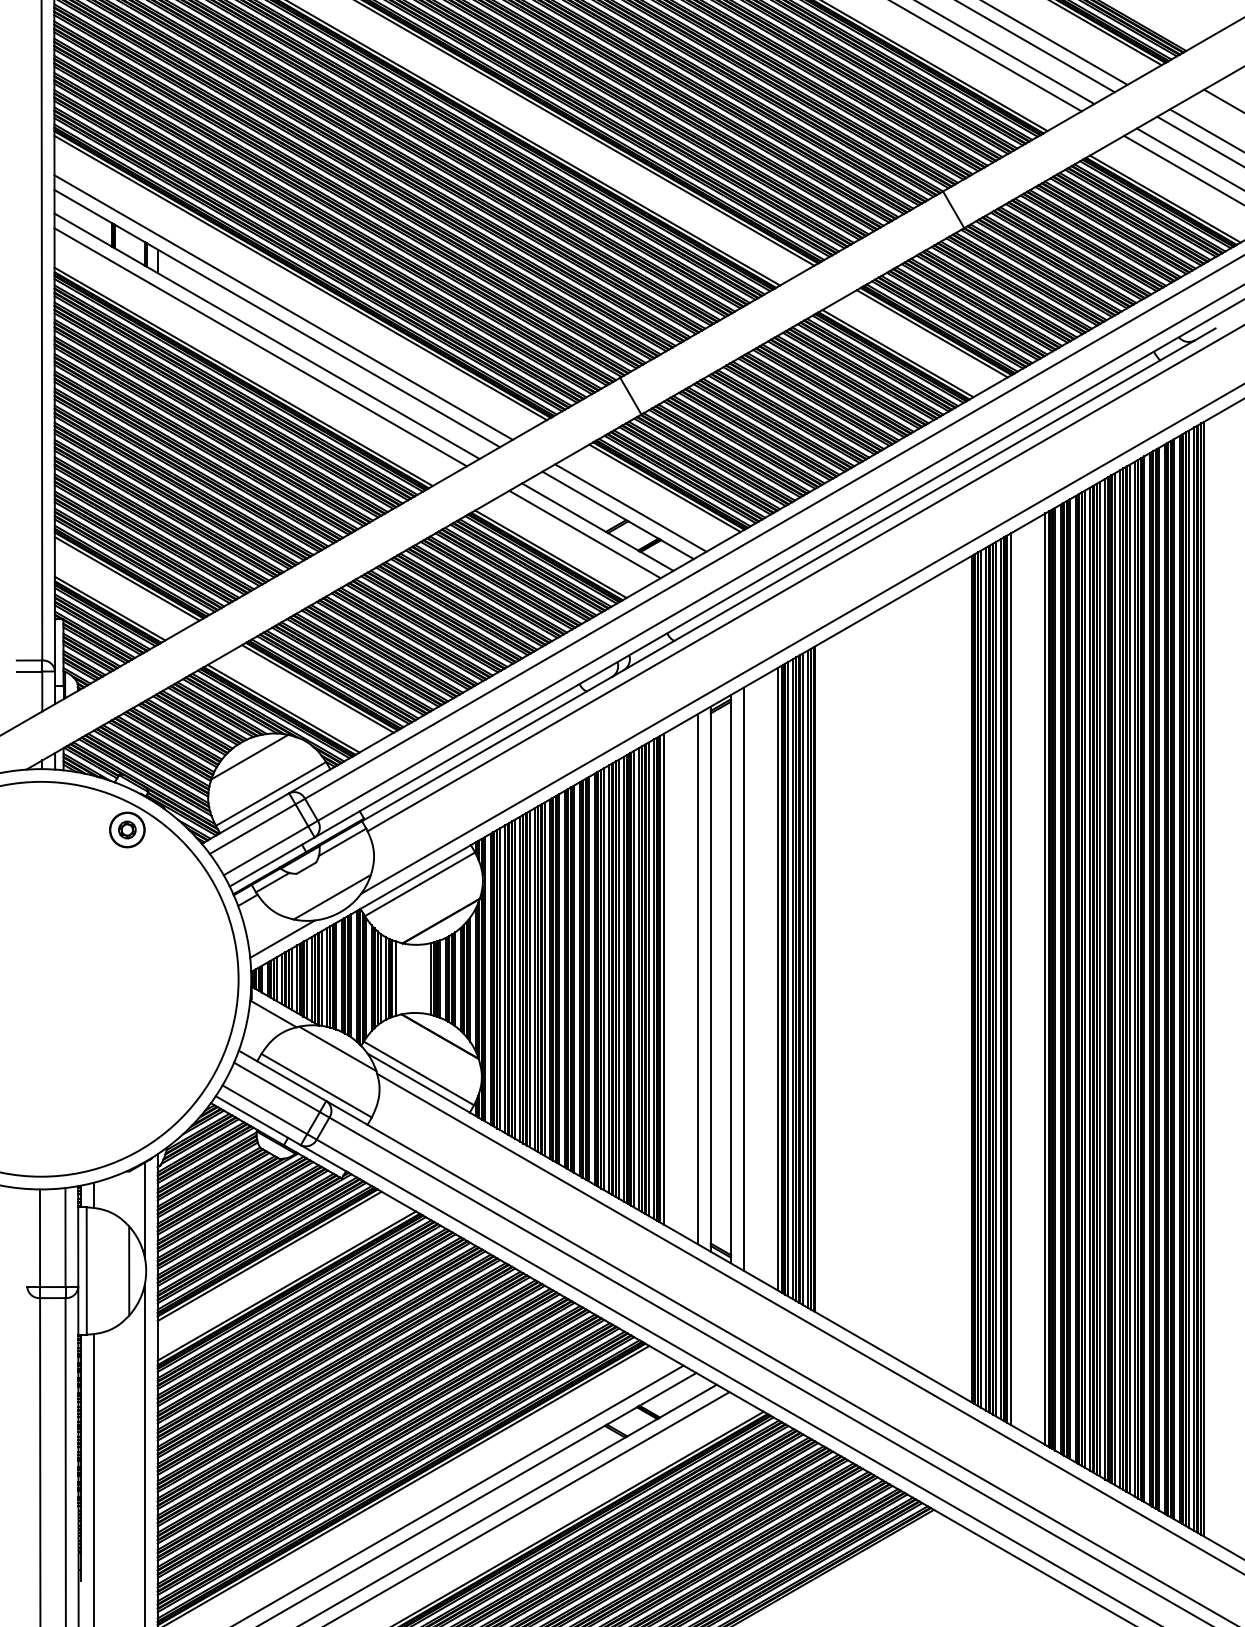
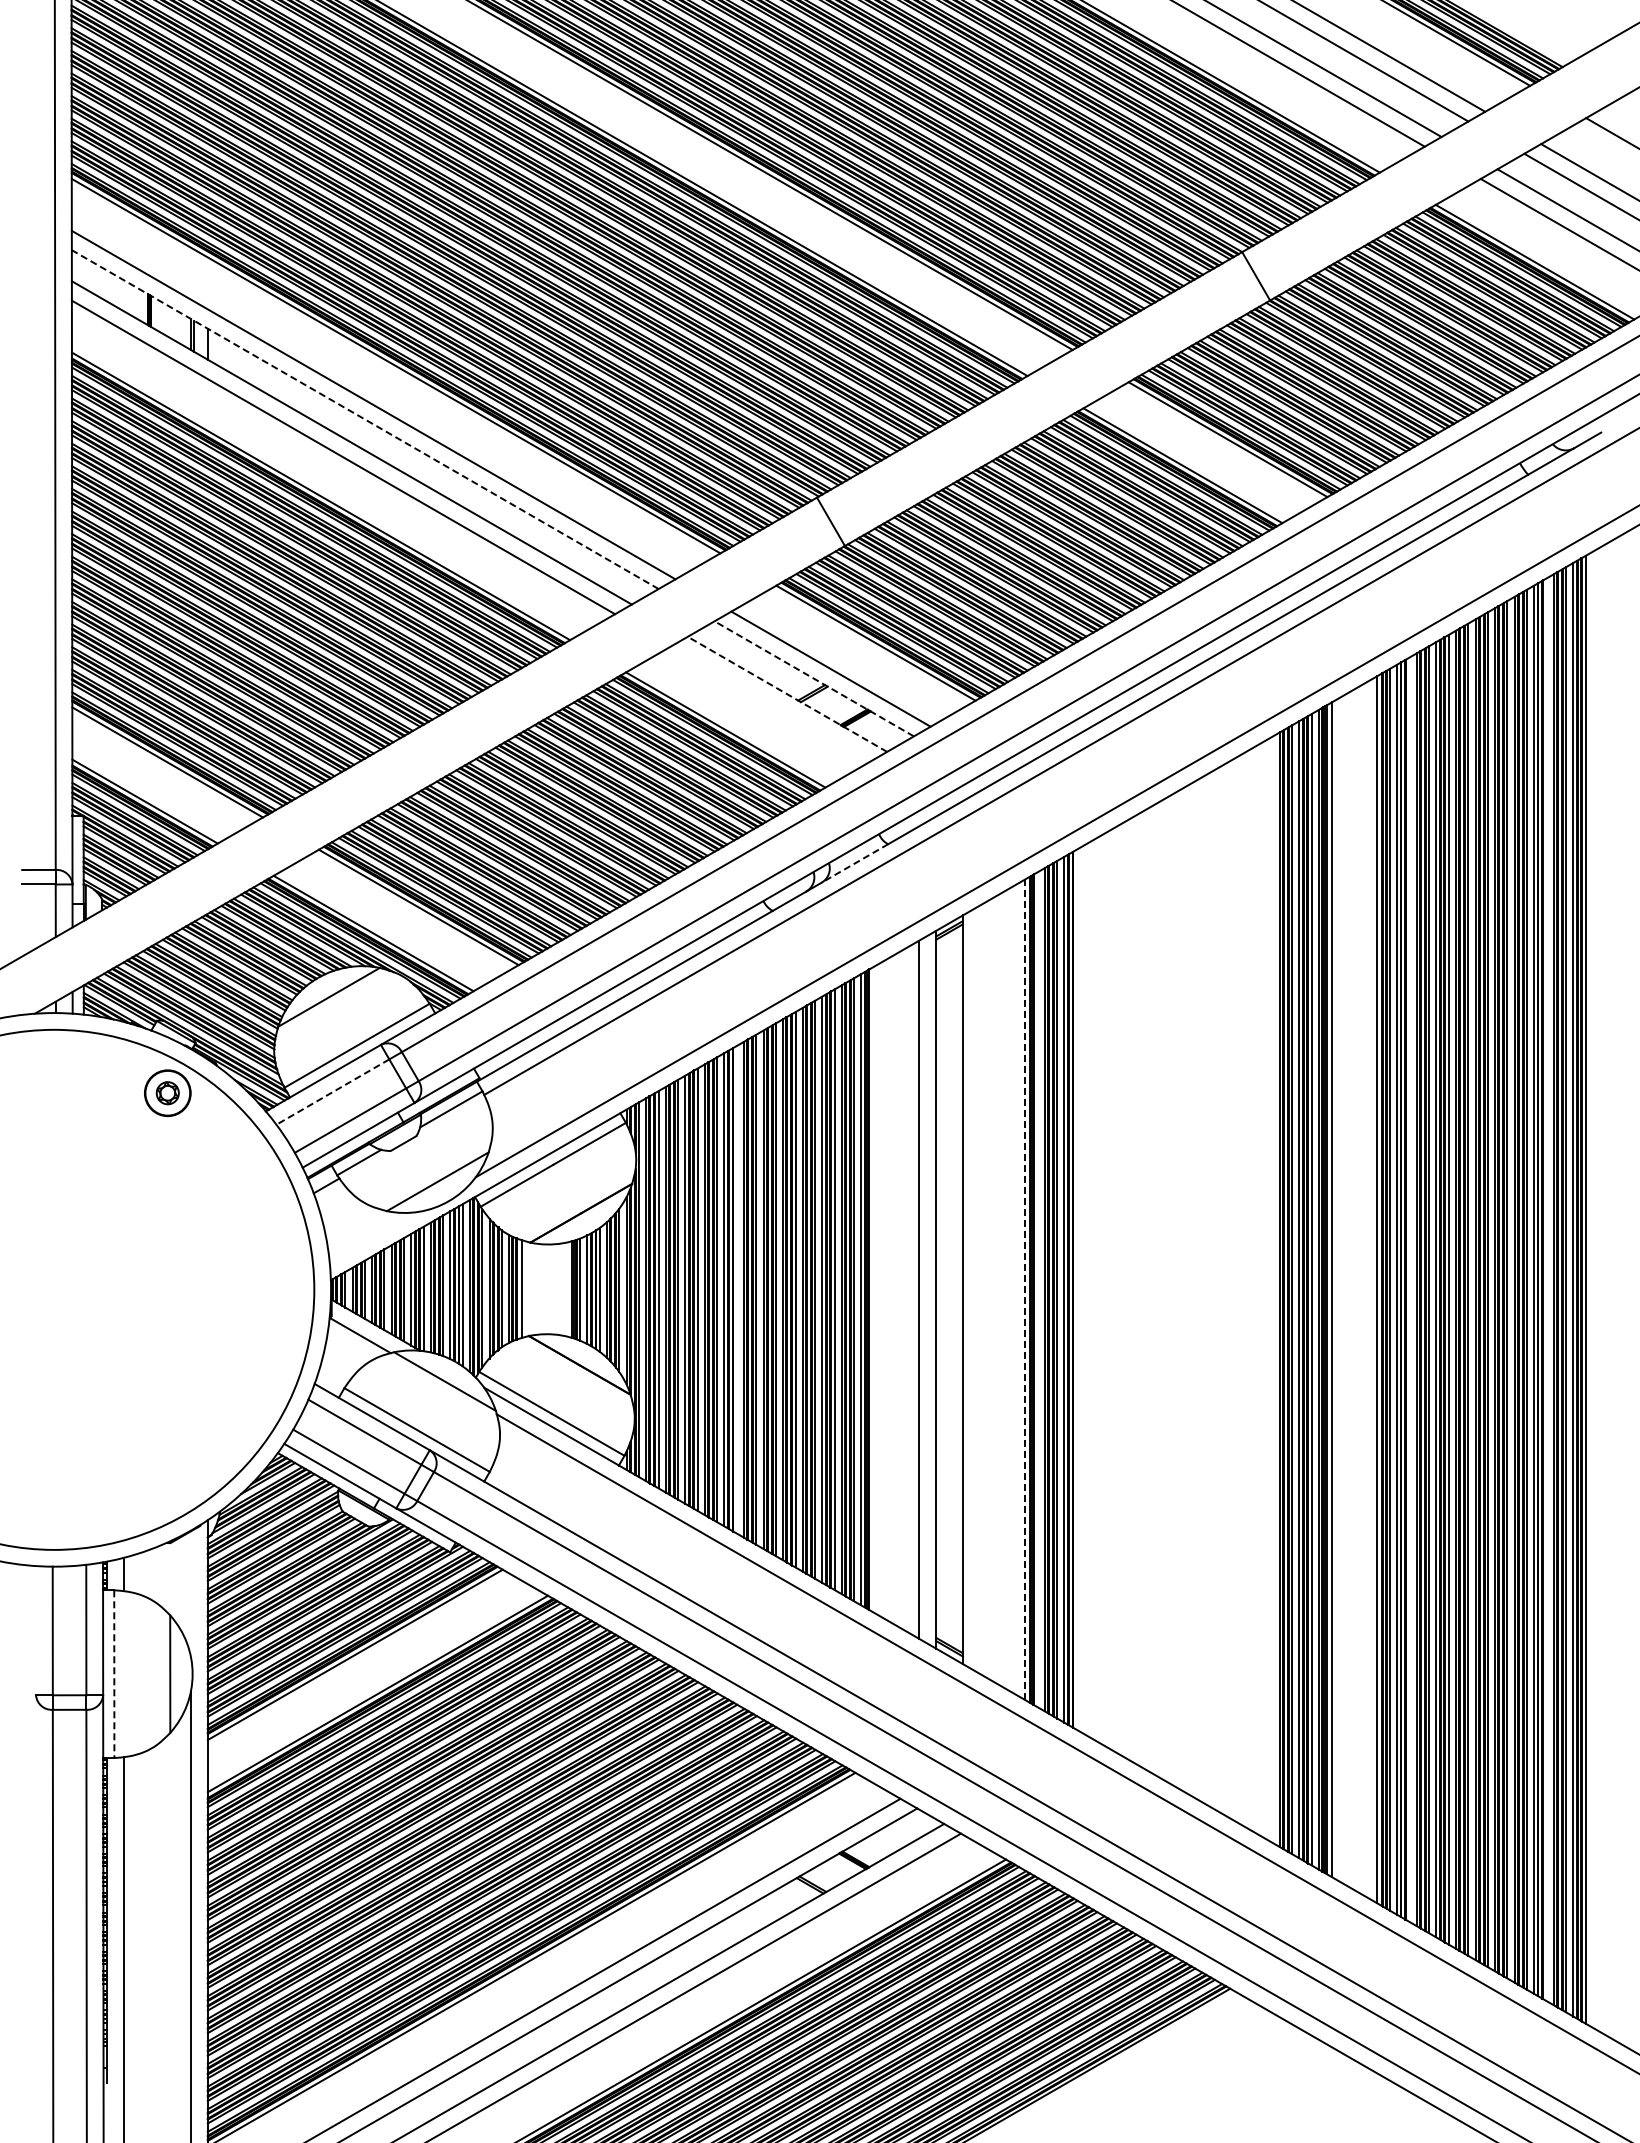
line: (277, 318) -> (365, 419), solid -> dashed
line: (617, 515) -> (813, 678), solid -> dashed
line: (597, 527) -> (787, 694), solid -> dashed
line: (584, 534) -> (770, 703), removed
line: (648, 655) -> (854, 863), solid -> dashed
line: (252, 829) -> (332, 1092), solid -> dashed
line: (281, 938) -> (371, 1236), removed
line: (430, 979) -> (567, 1289), removed
line: (559, 979) -> (736, 1289), removed
line: (663, 979) -> (874, 1289), removed
line: (743, 979) -> (979, 1289), removed
line: (777, 979) -> (1024, 1289), solid -> dashed
line: (787, 979) -> (1037, 1289), removed
line: (1070, 979) -> (1409, 1289), removed
line: (1174, 979) -> (1546, 1289), removed
line: (145, 1210) -> (191, 1594), removed
line: (86, 1271) -> (114, 1674), solid -> dashed

